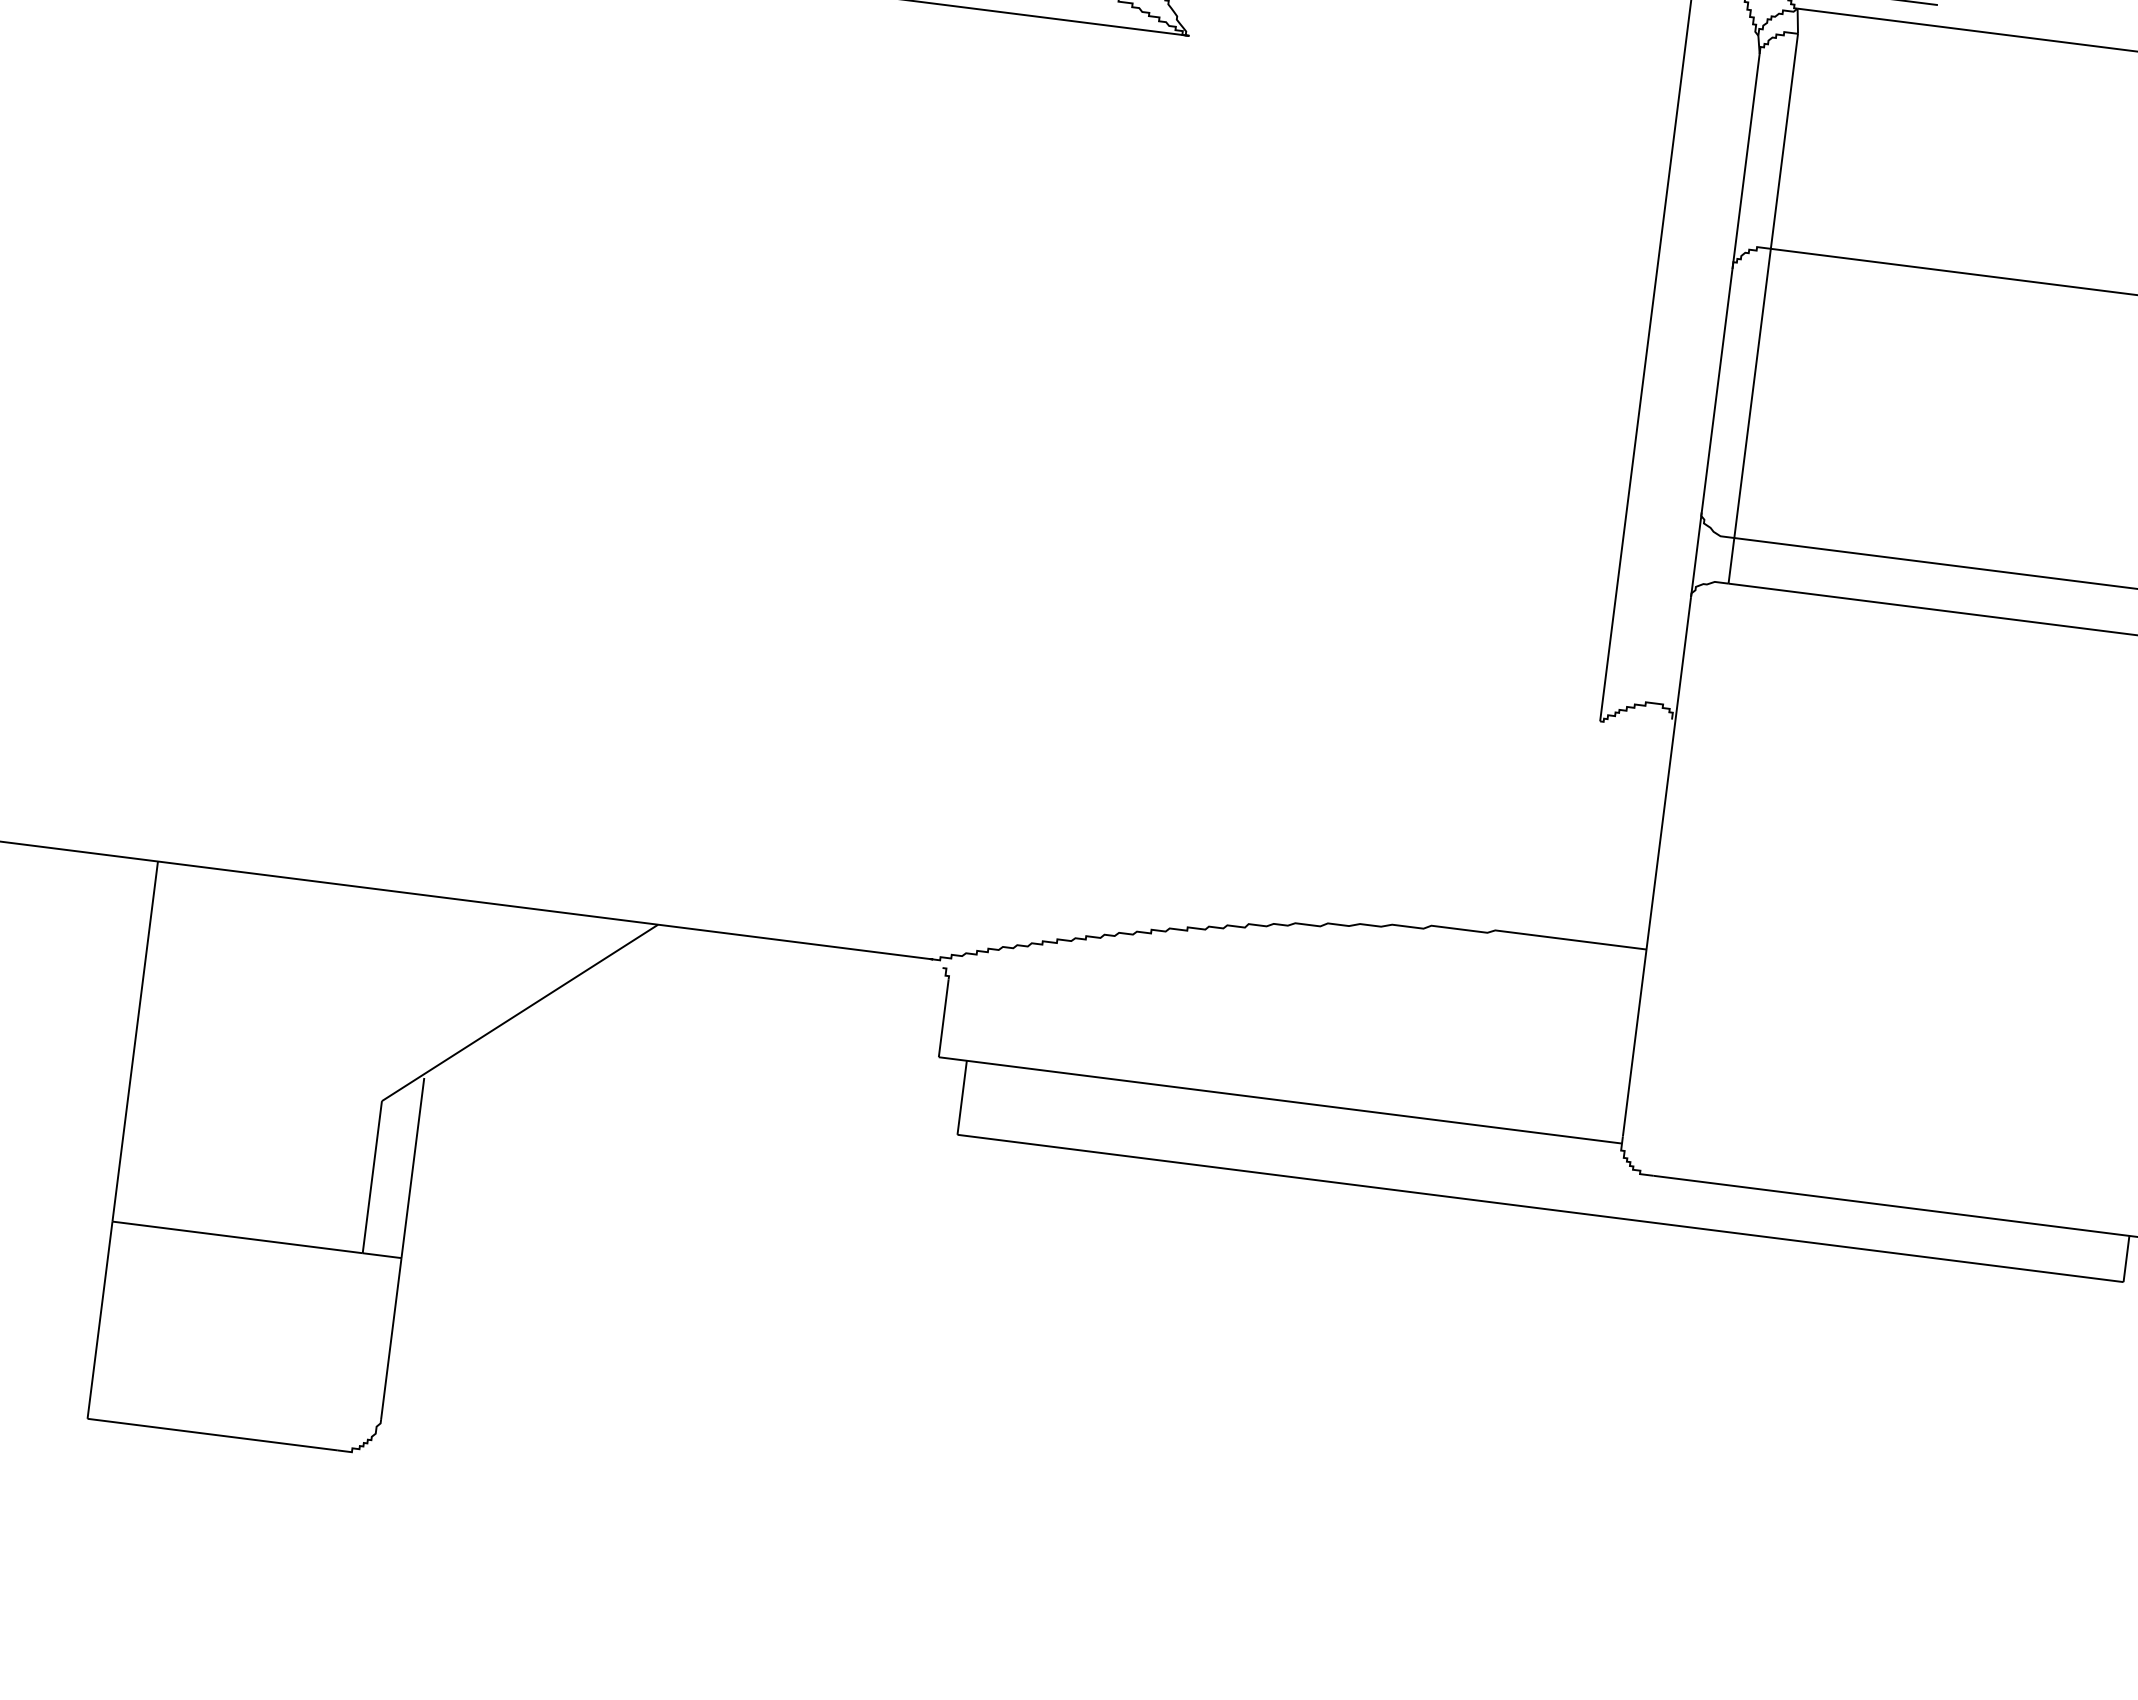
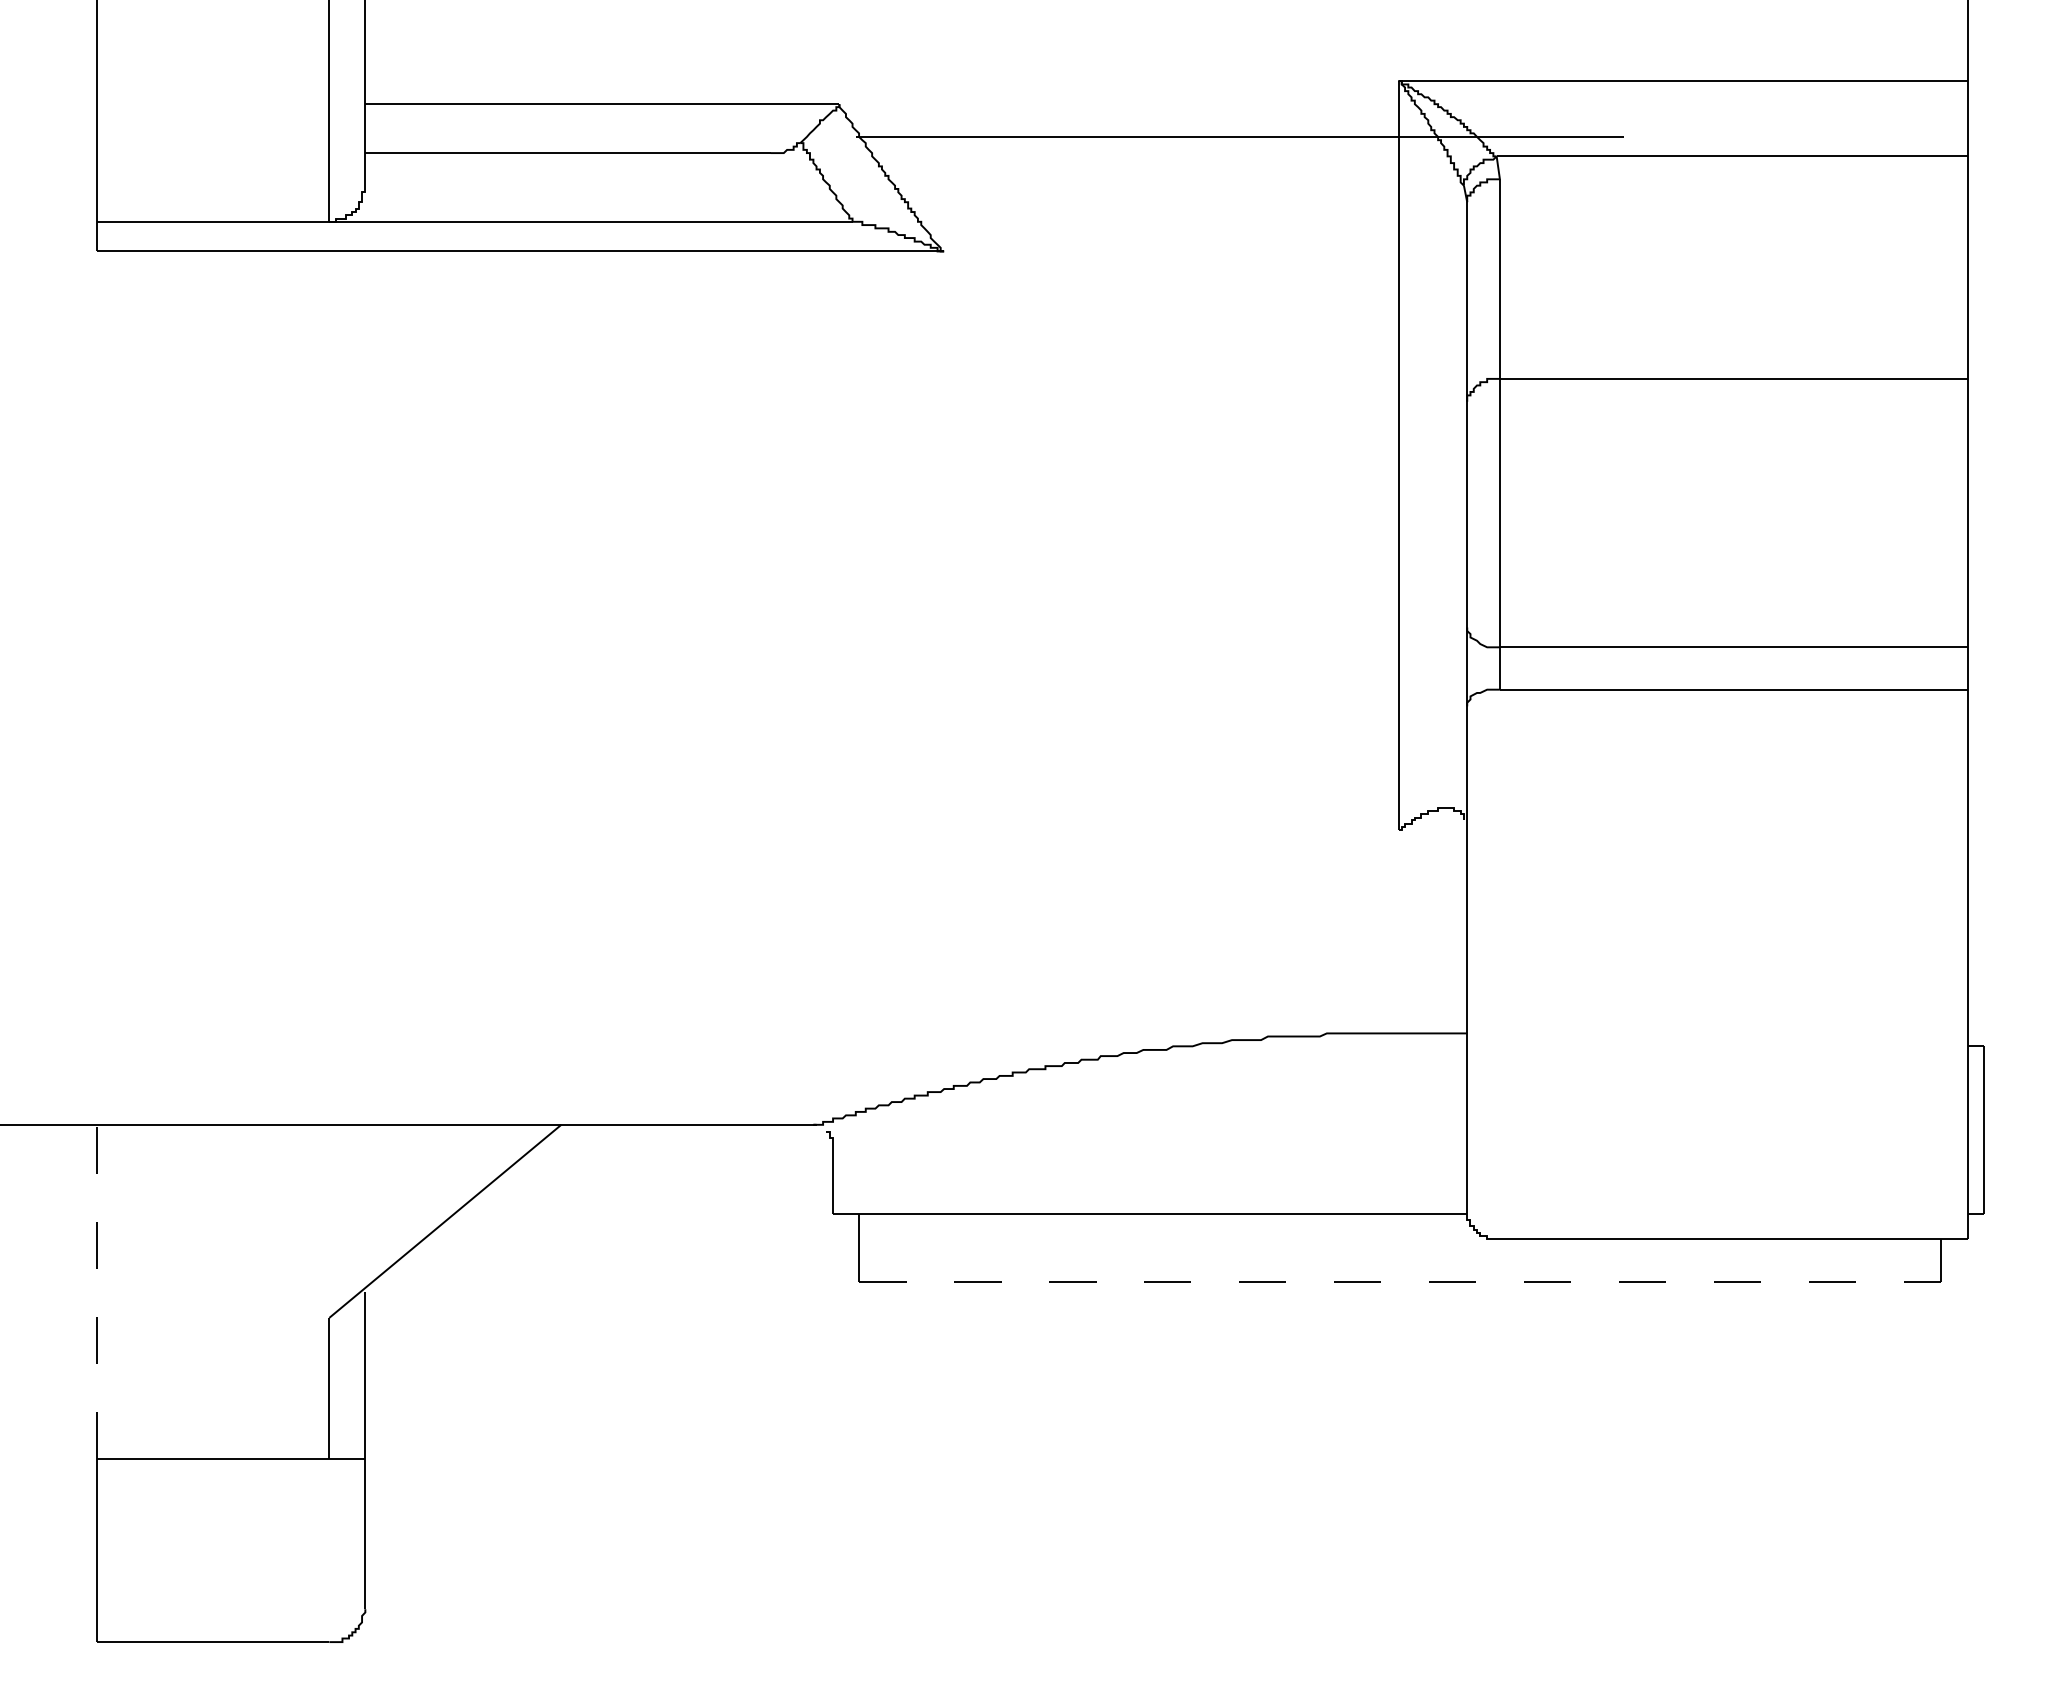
line: (135, 1041) -> (97, 1291), solid -> dashed
line: (1540, 1208) -> (1400, 1282), solid -> dashed

